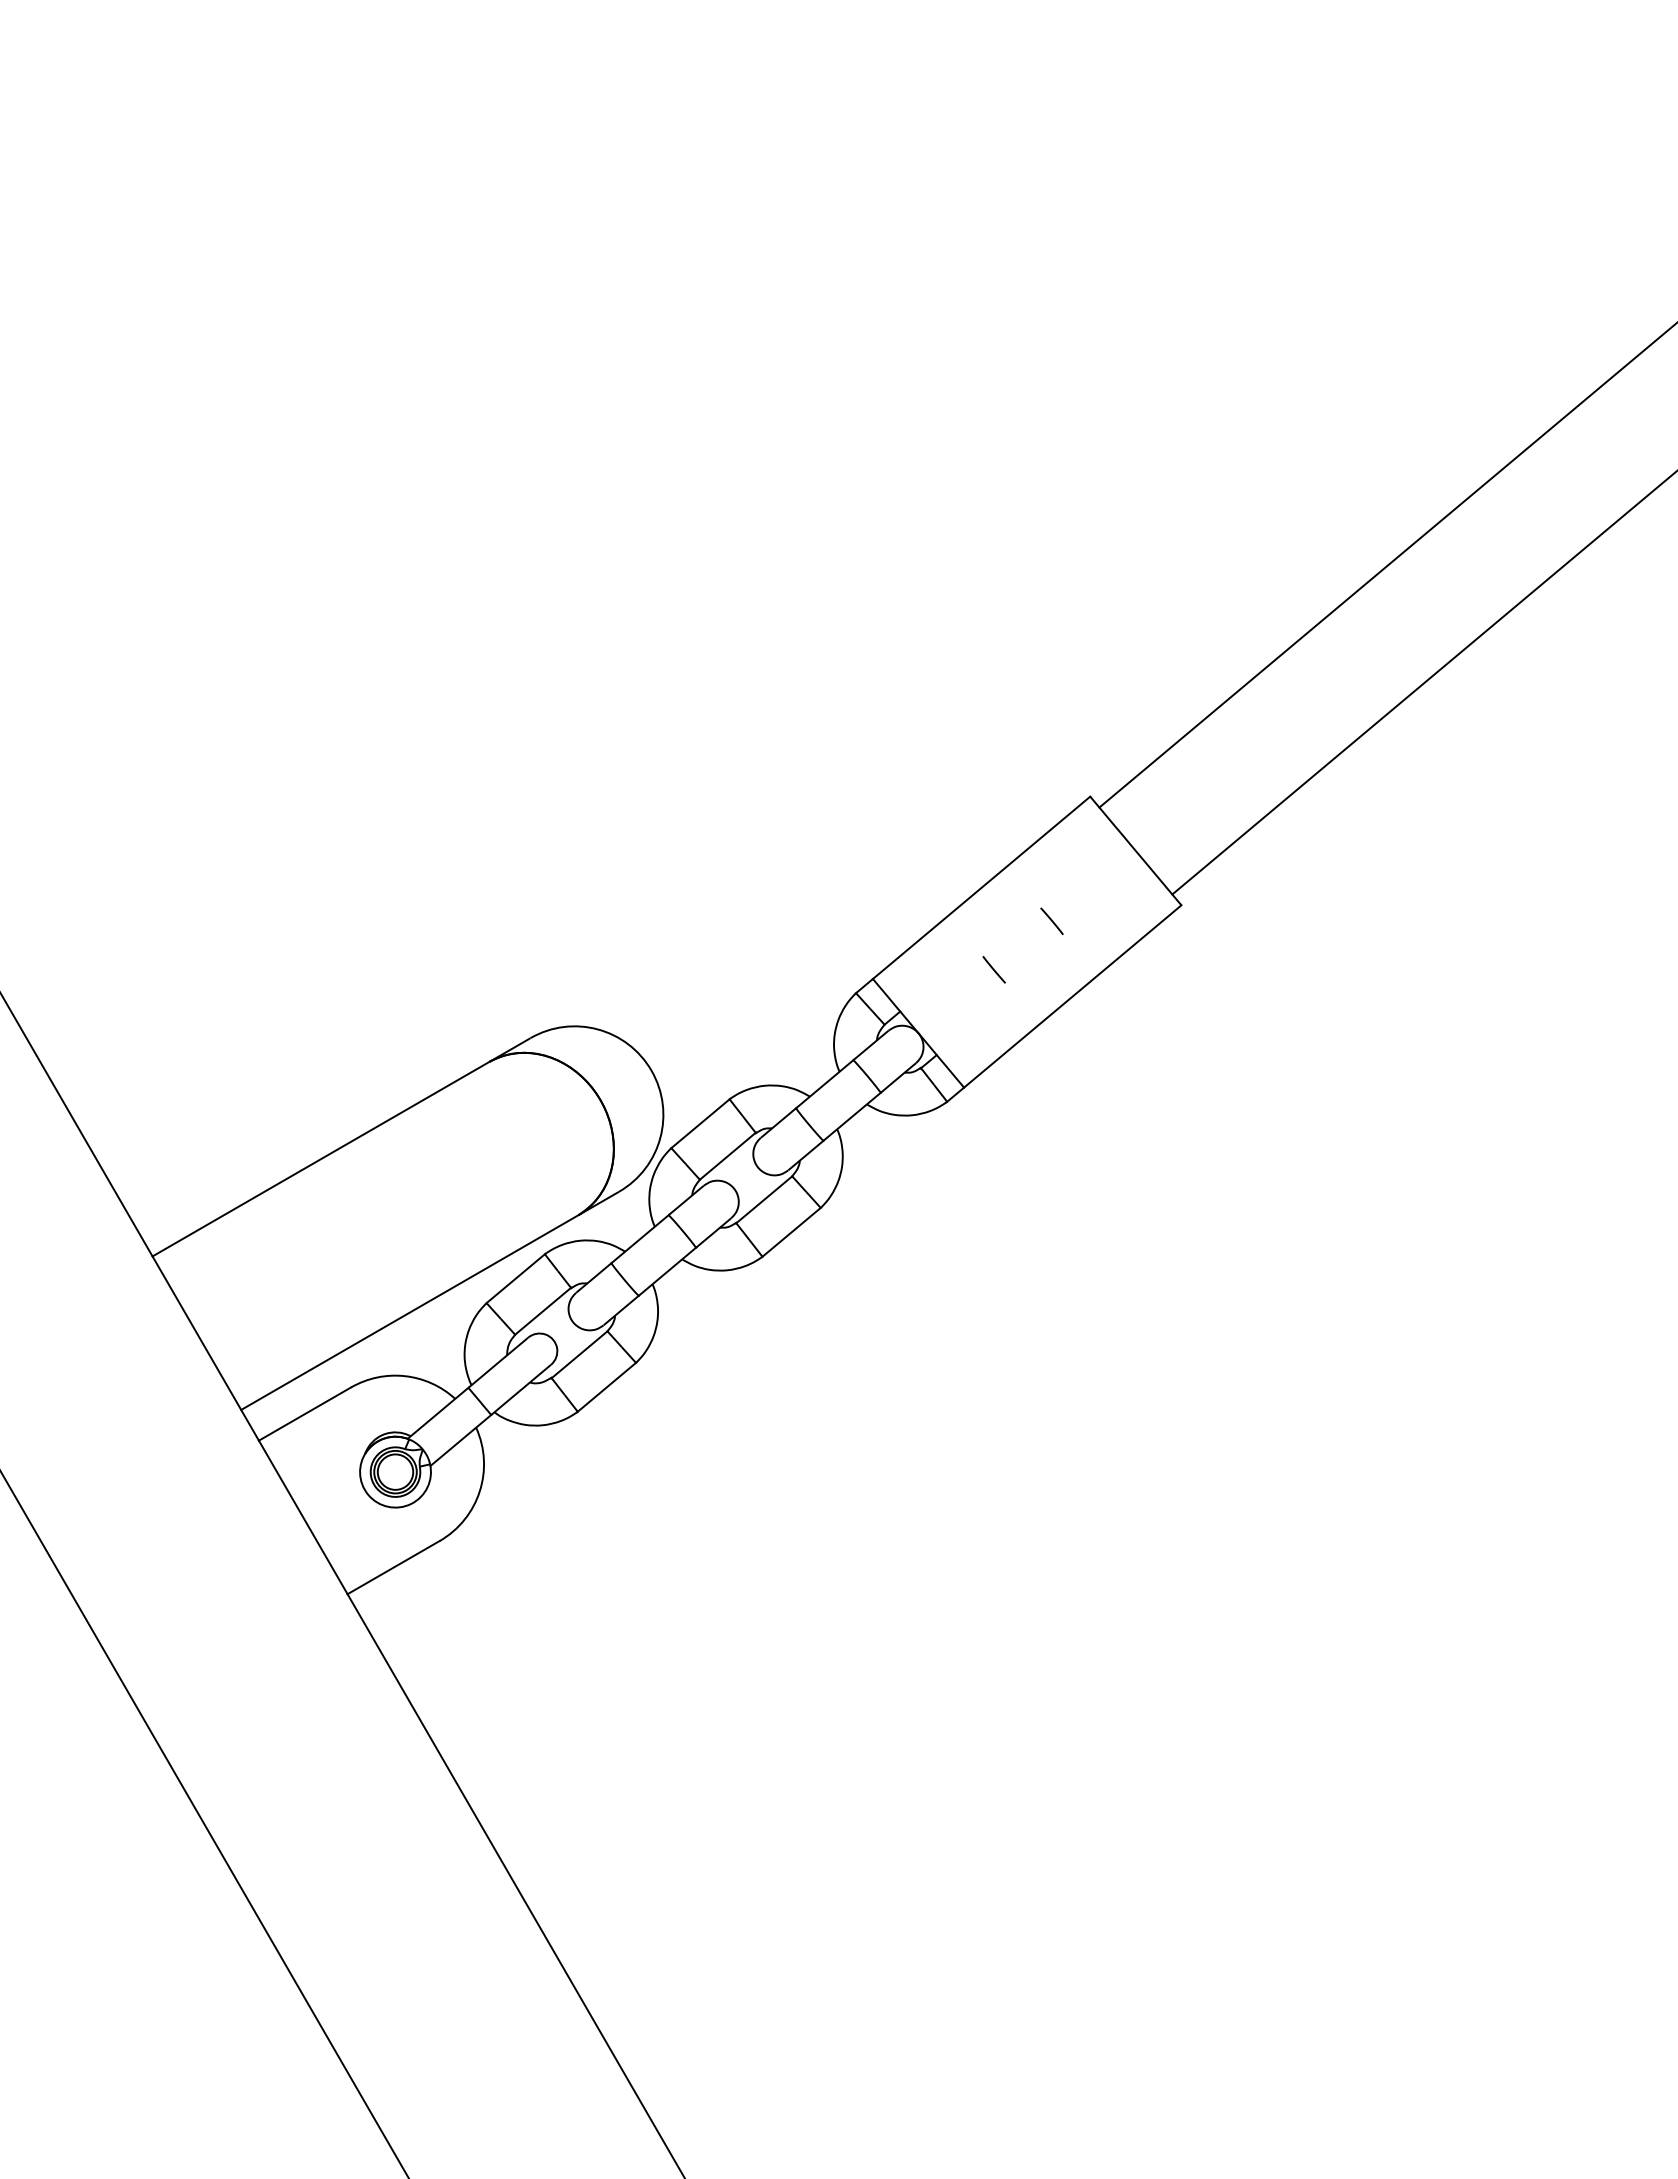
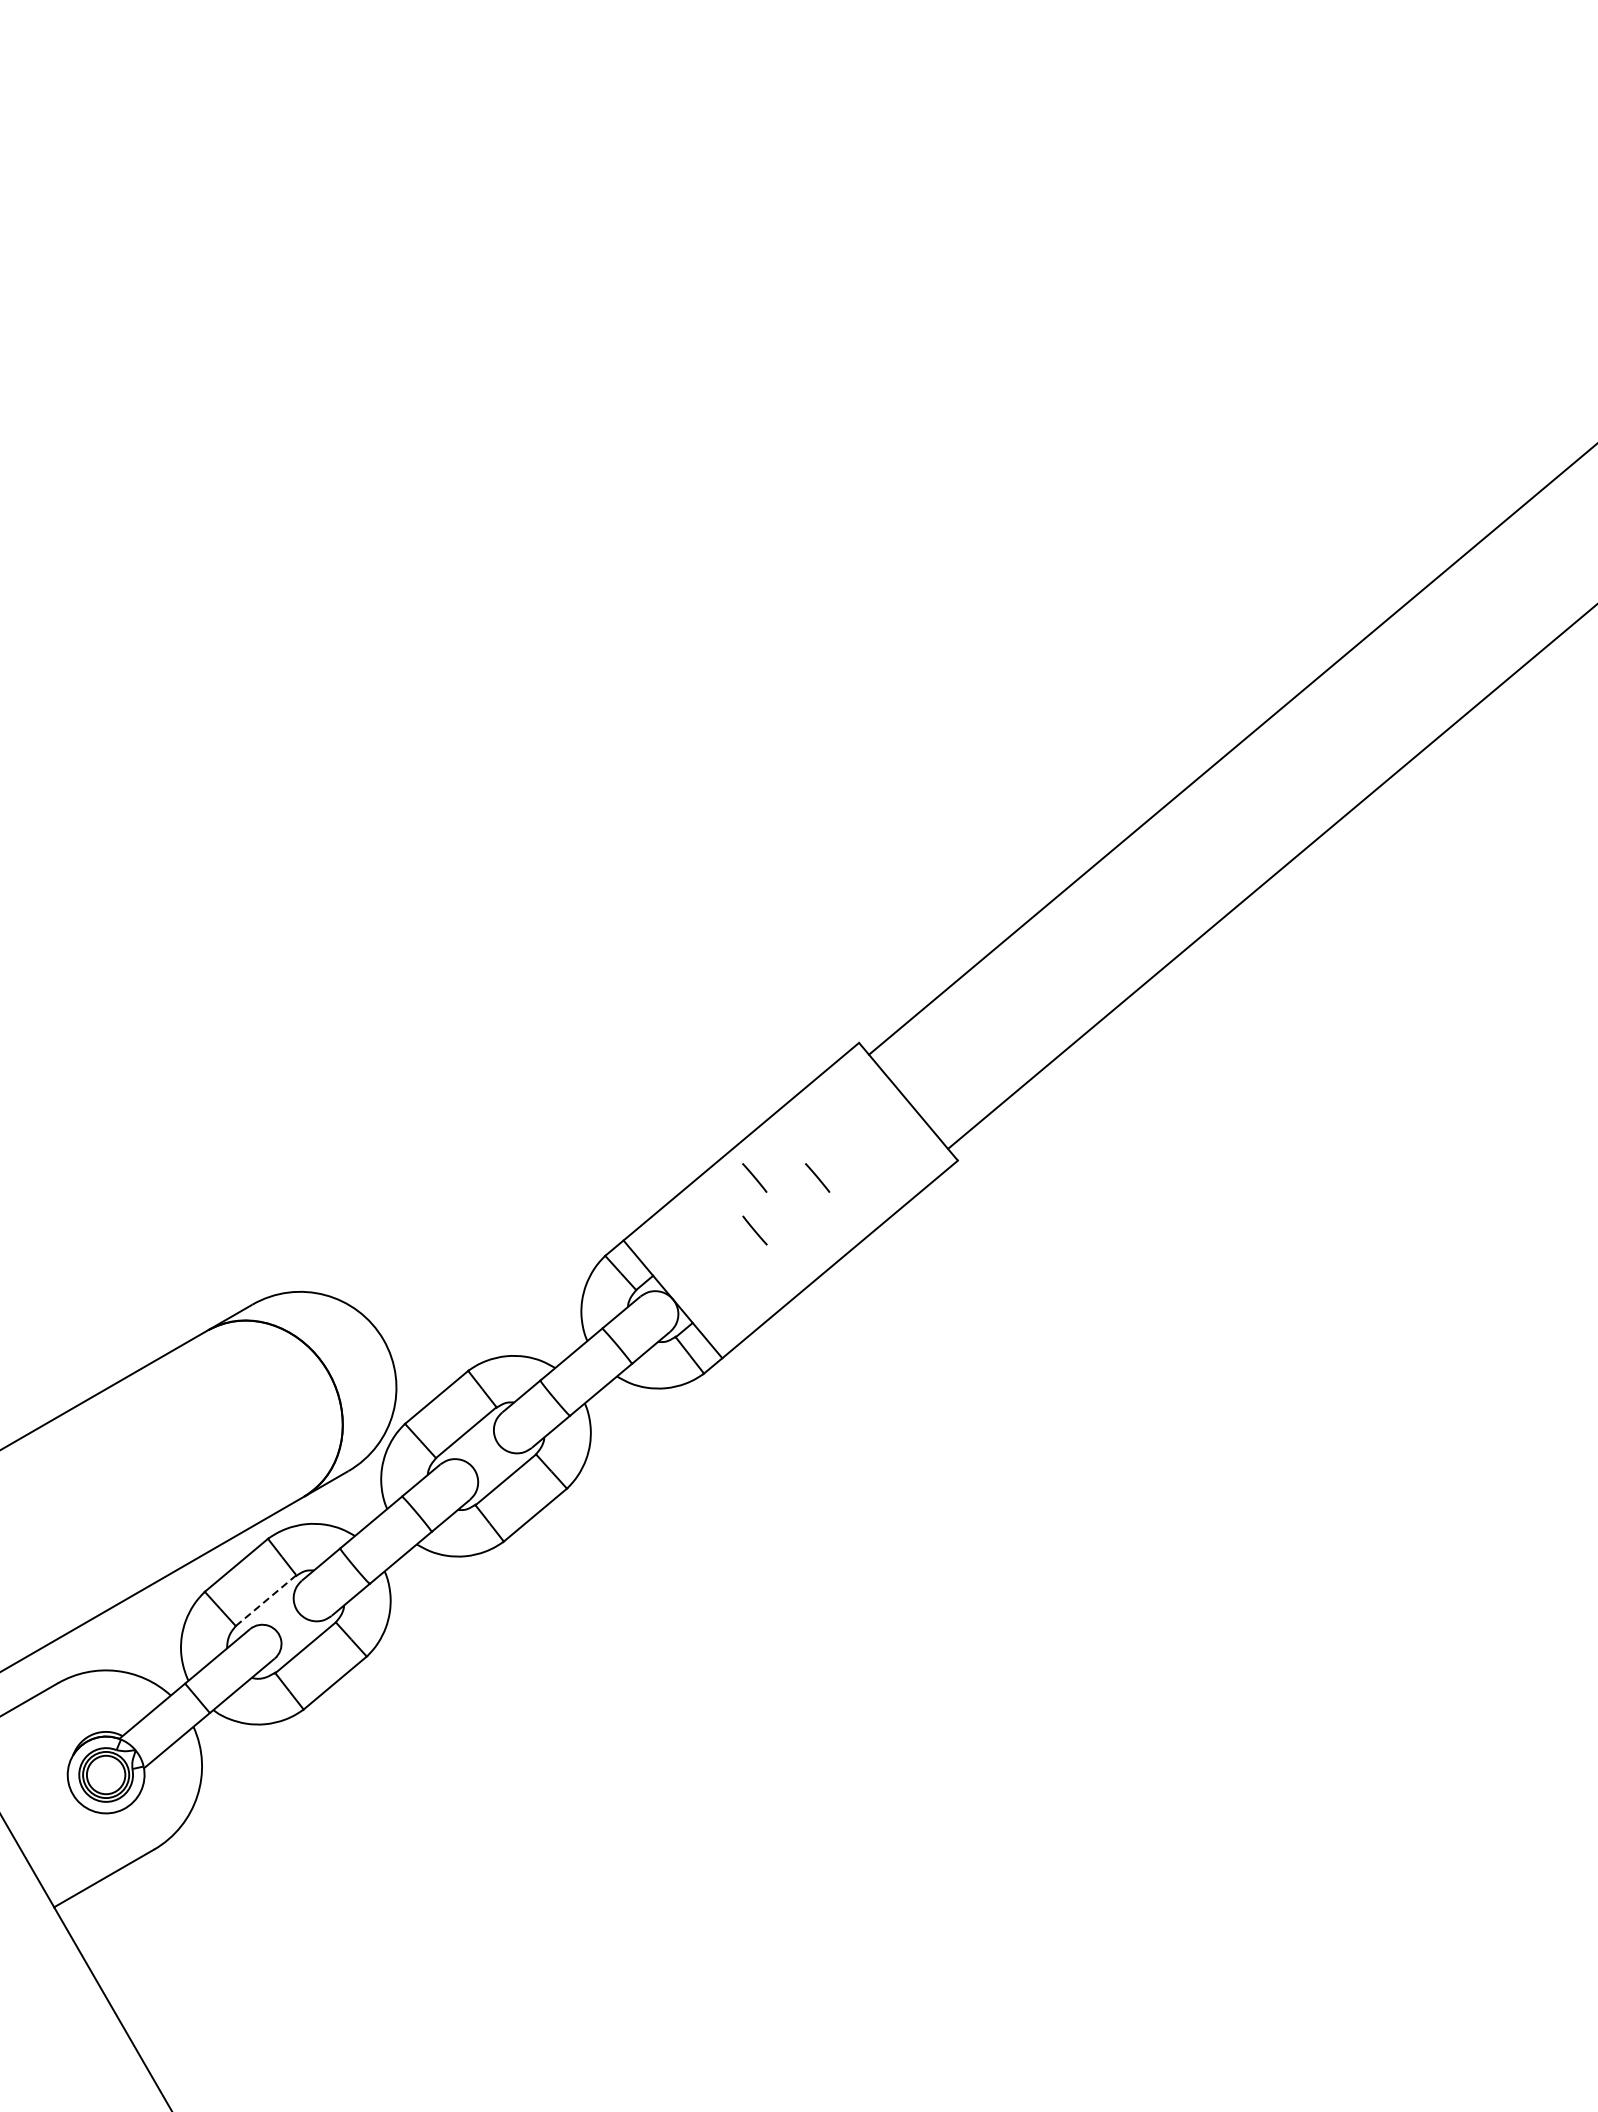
line: (993, 921) -> (754, 1178), added
line: (543, 1311) -> (266, 1600), solid -> dashed

